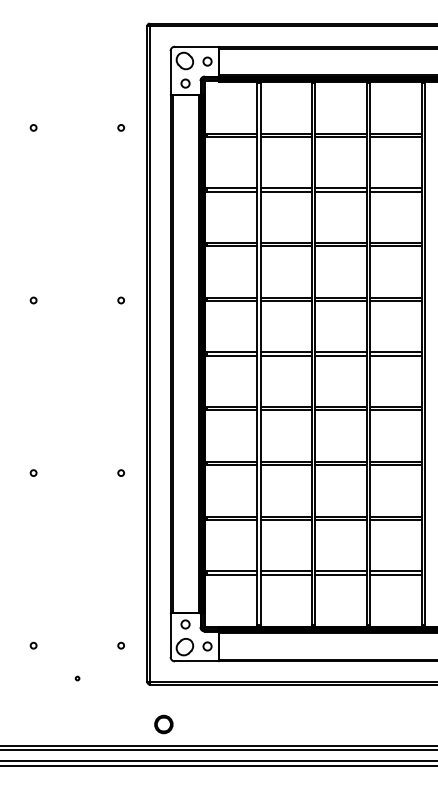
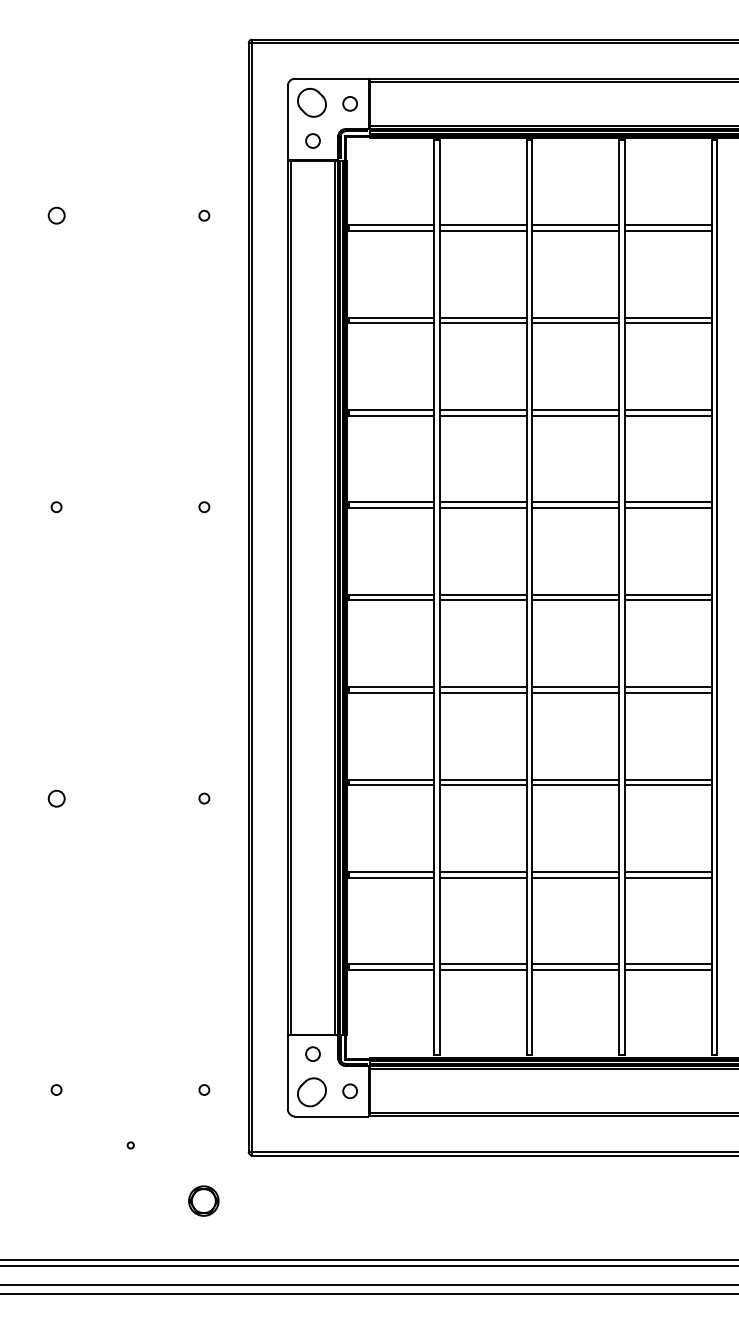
circle: (33, 127) -> (56, 215), size x1.6
circle: (33, 472) -> (56, 797), size x1.6
part: (163, 724) -> (203, 1201), moved

